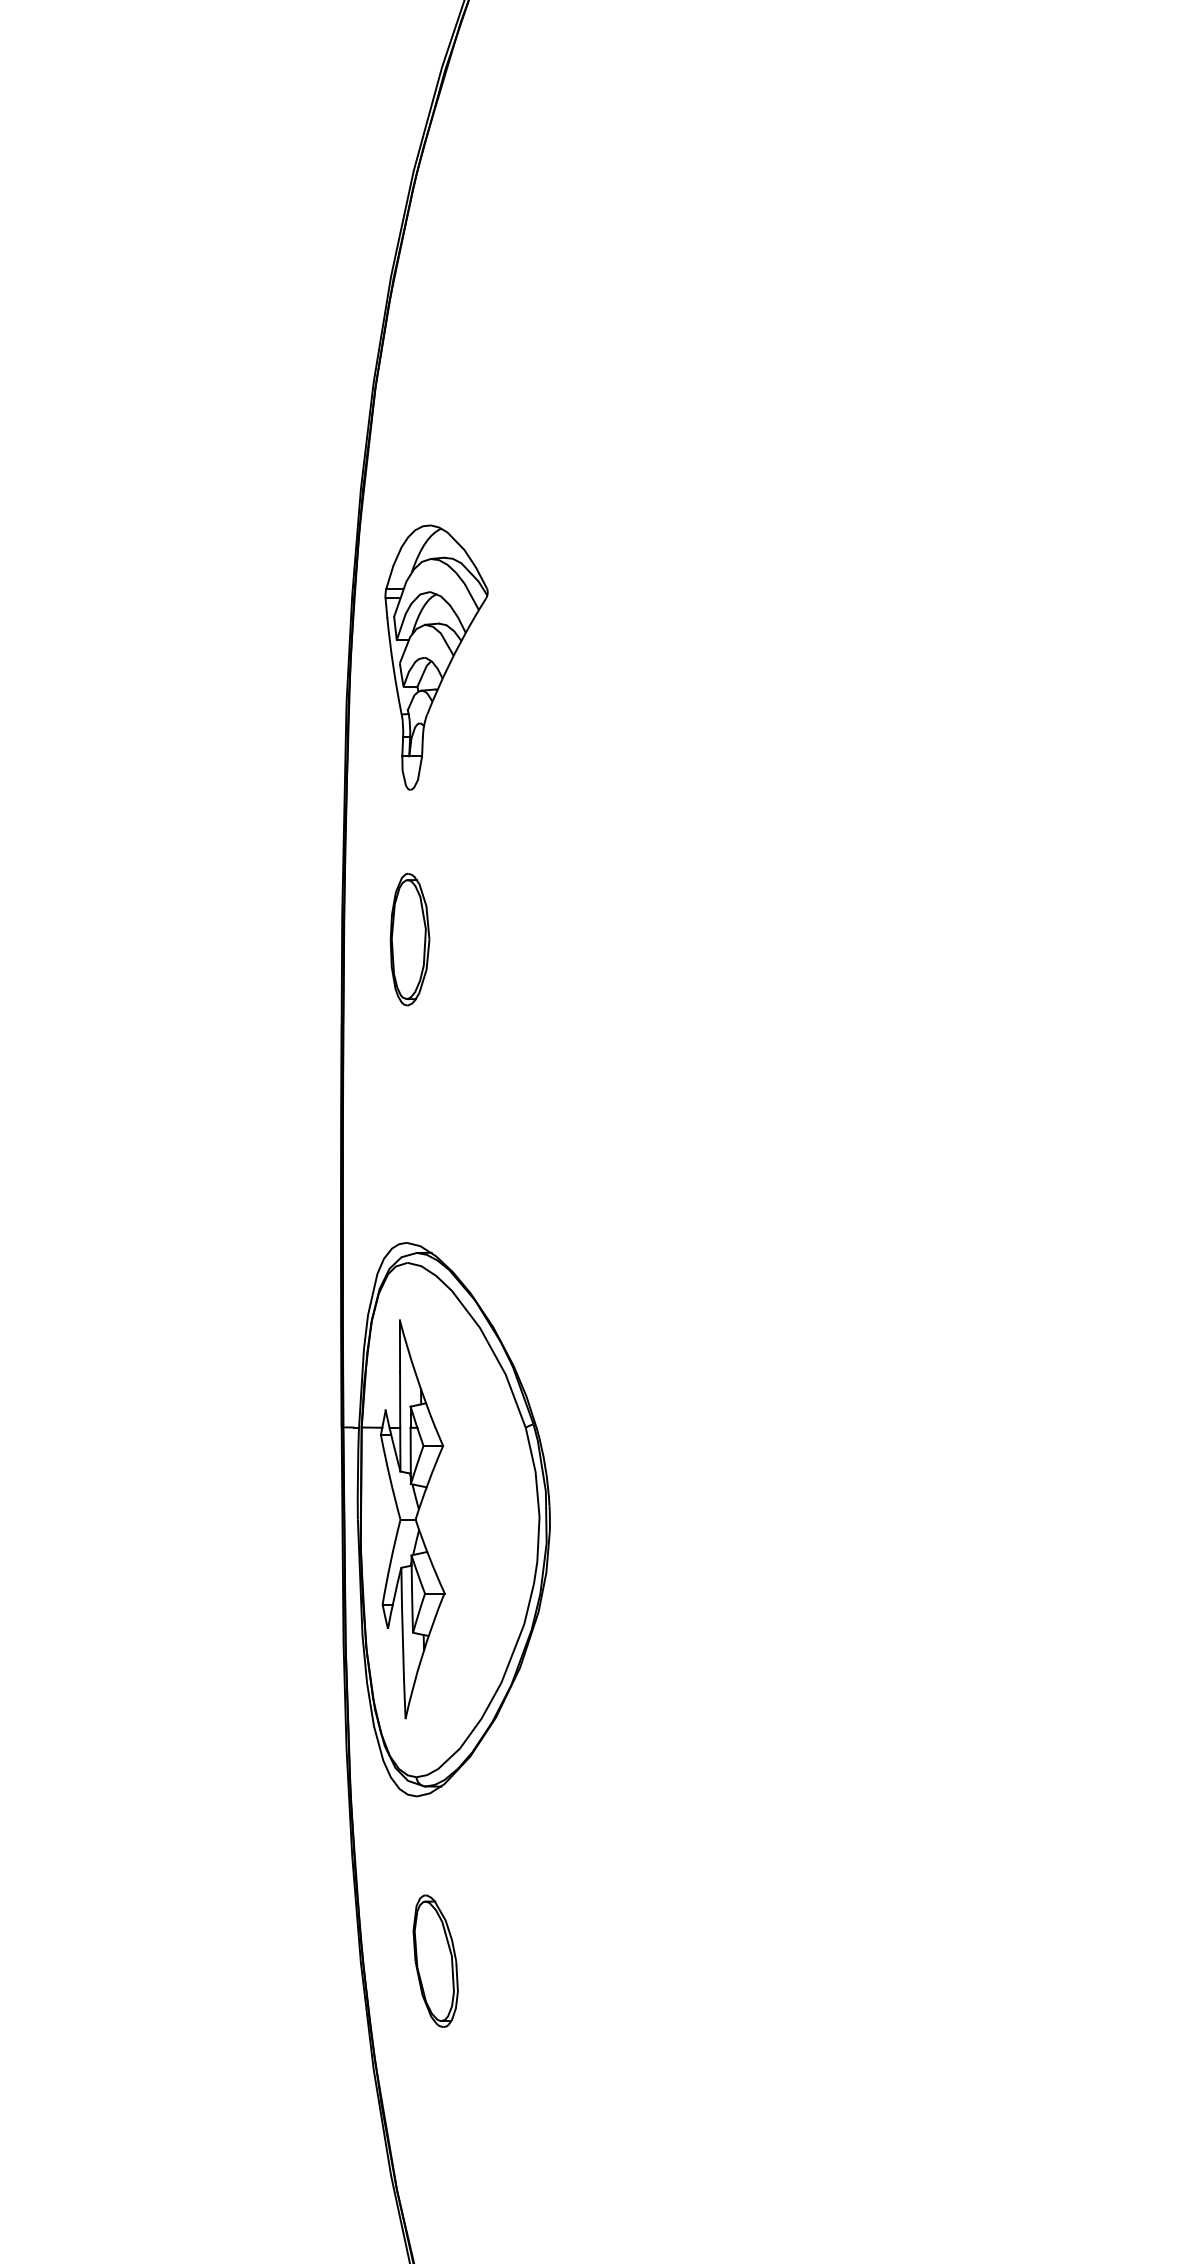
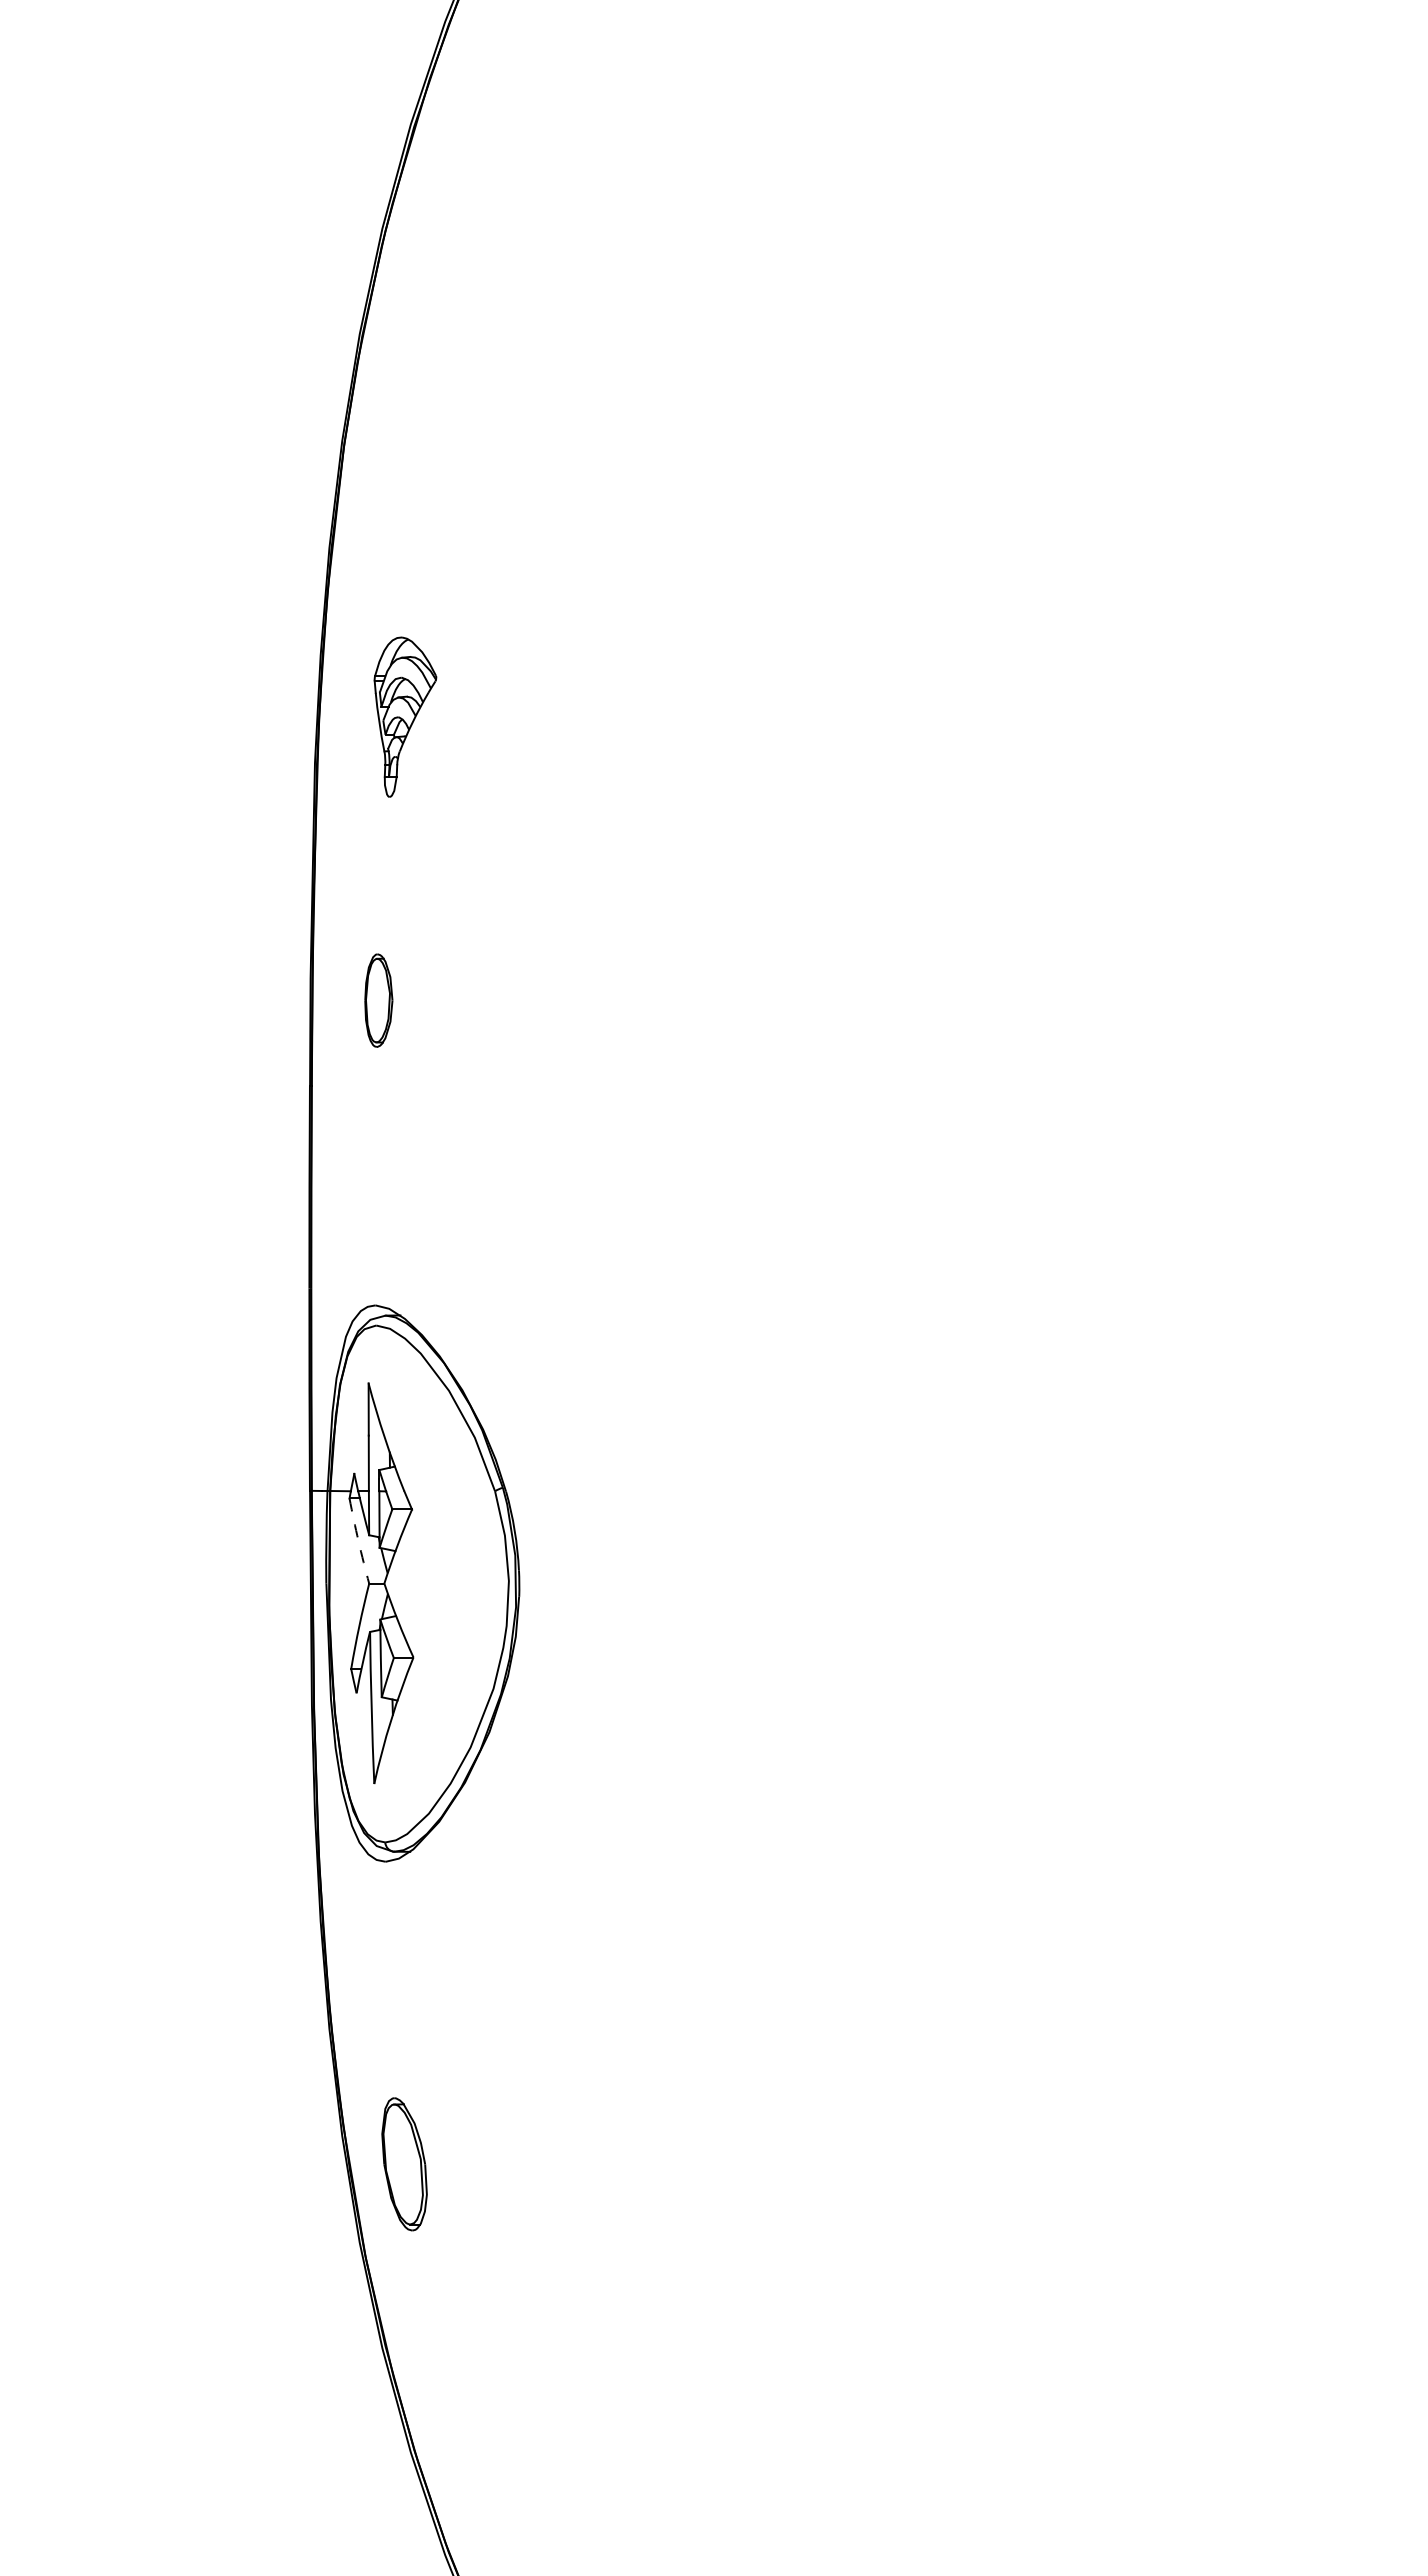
part: (436, 656) -> (405, 716), size x0.6
part: (409, 939) -> (378, 1000), size x0.7
arc: (389, 1477) -> (358, 1541), solid -> dashed
part: (435, 1961) -> (404, 2164), moved

